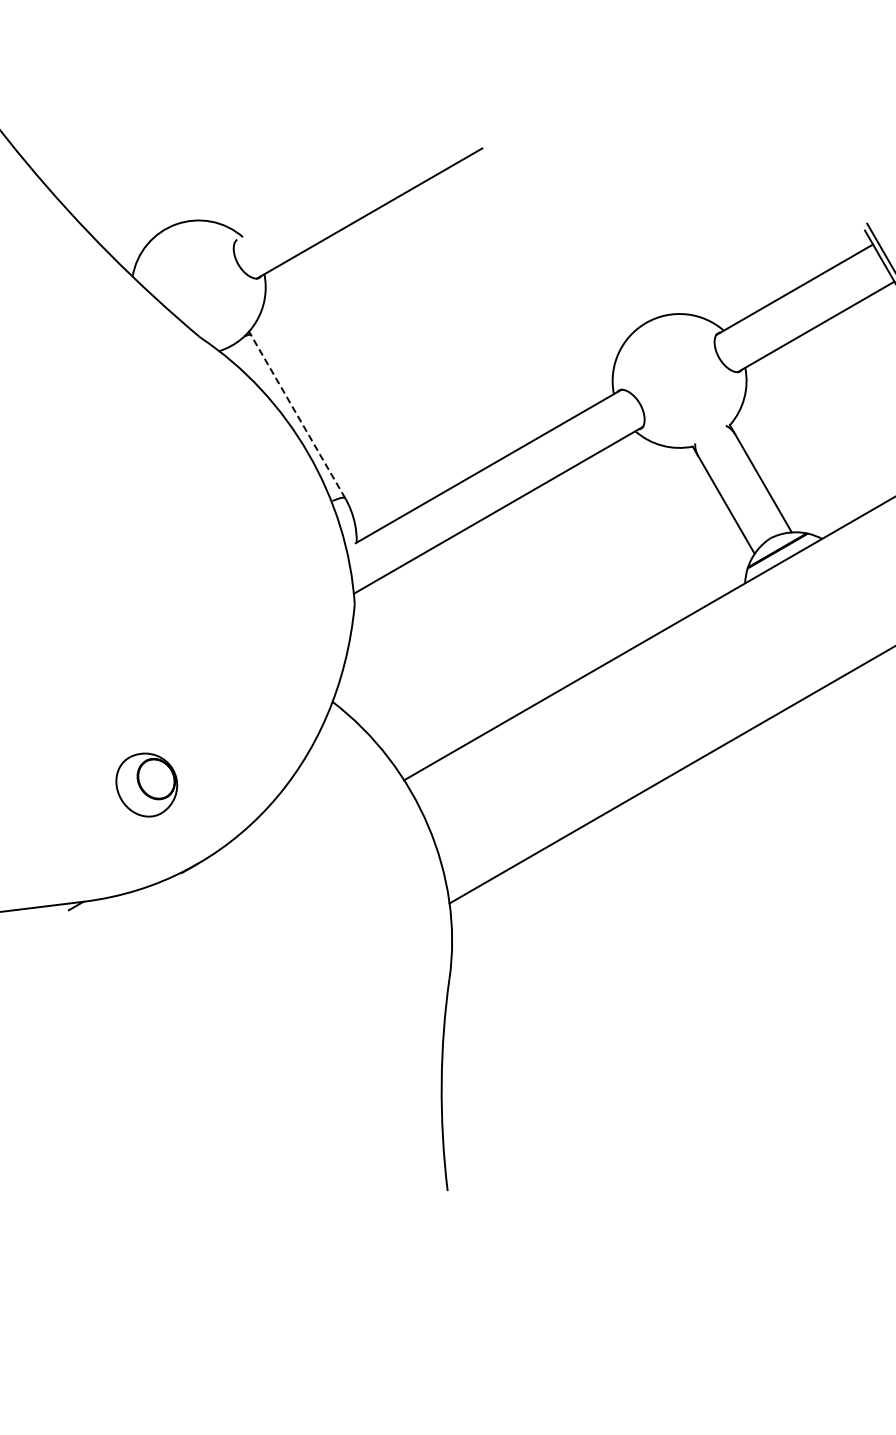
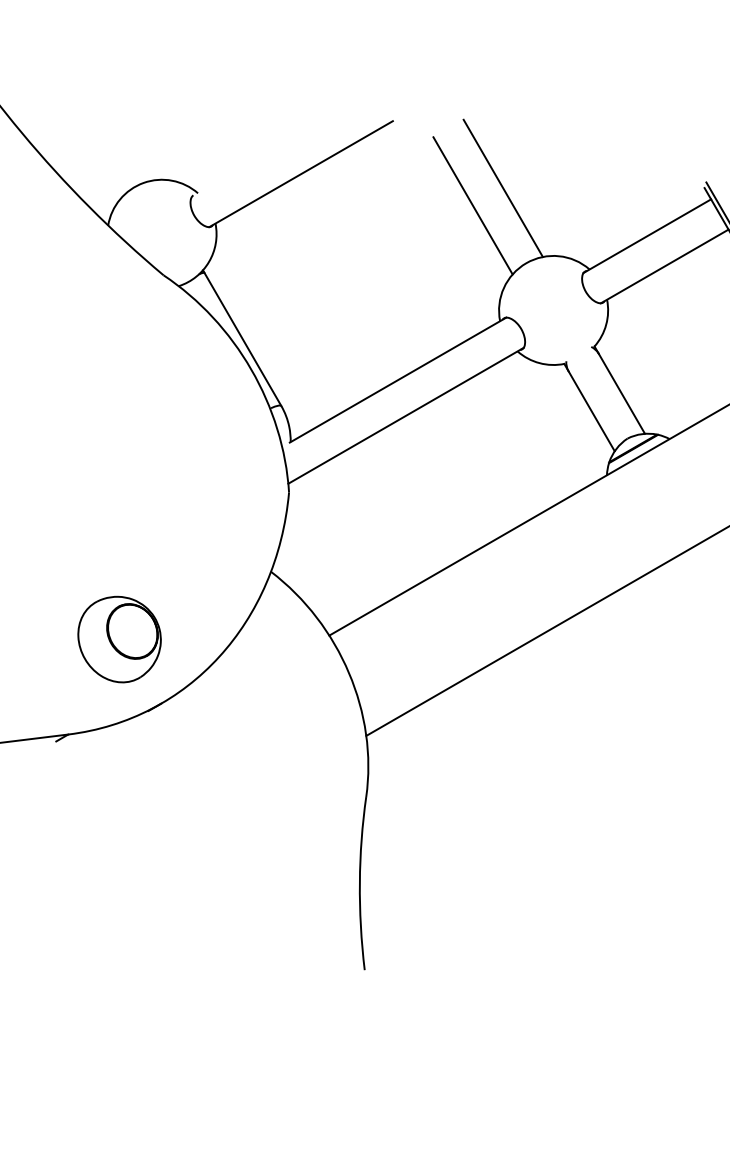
line: (617, 230) -> (503, 187), added
line: (580, 252) -> (472, 205), added
line: (297, 416) -> (242, 339), dashed -> solid
part: (146, 784) -> (119, 639), size x1.67

